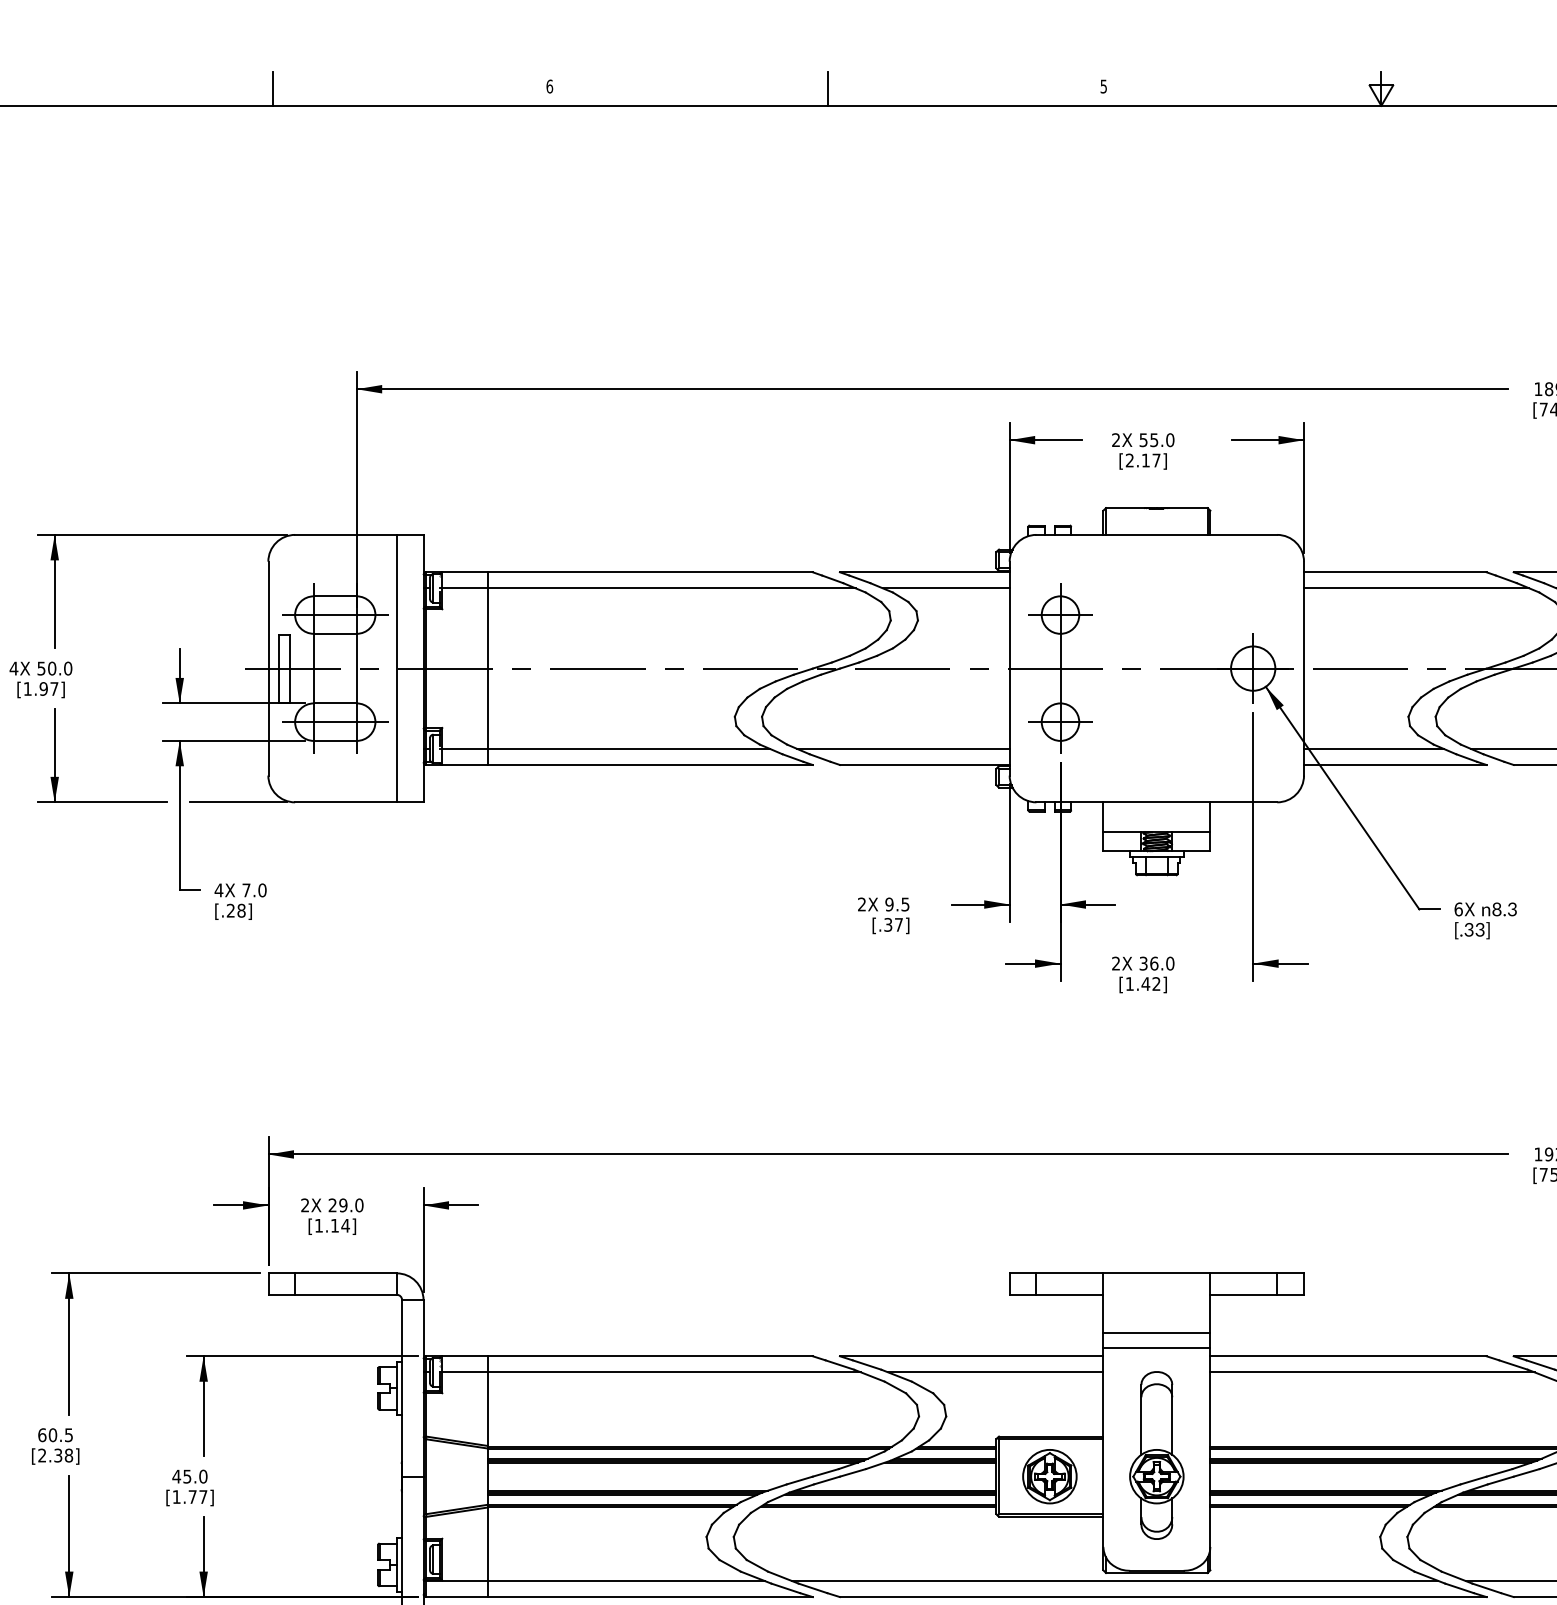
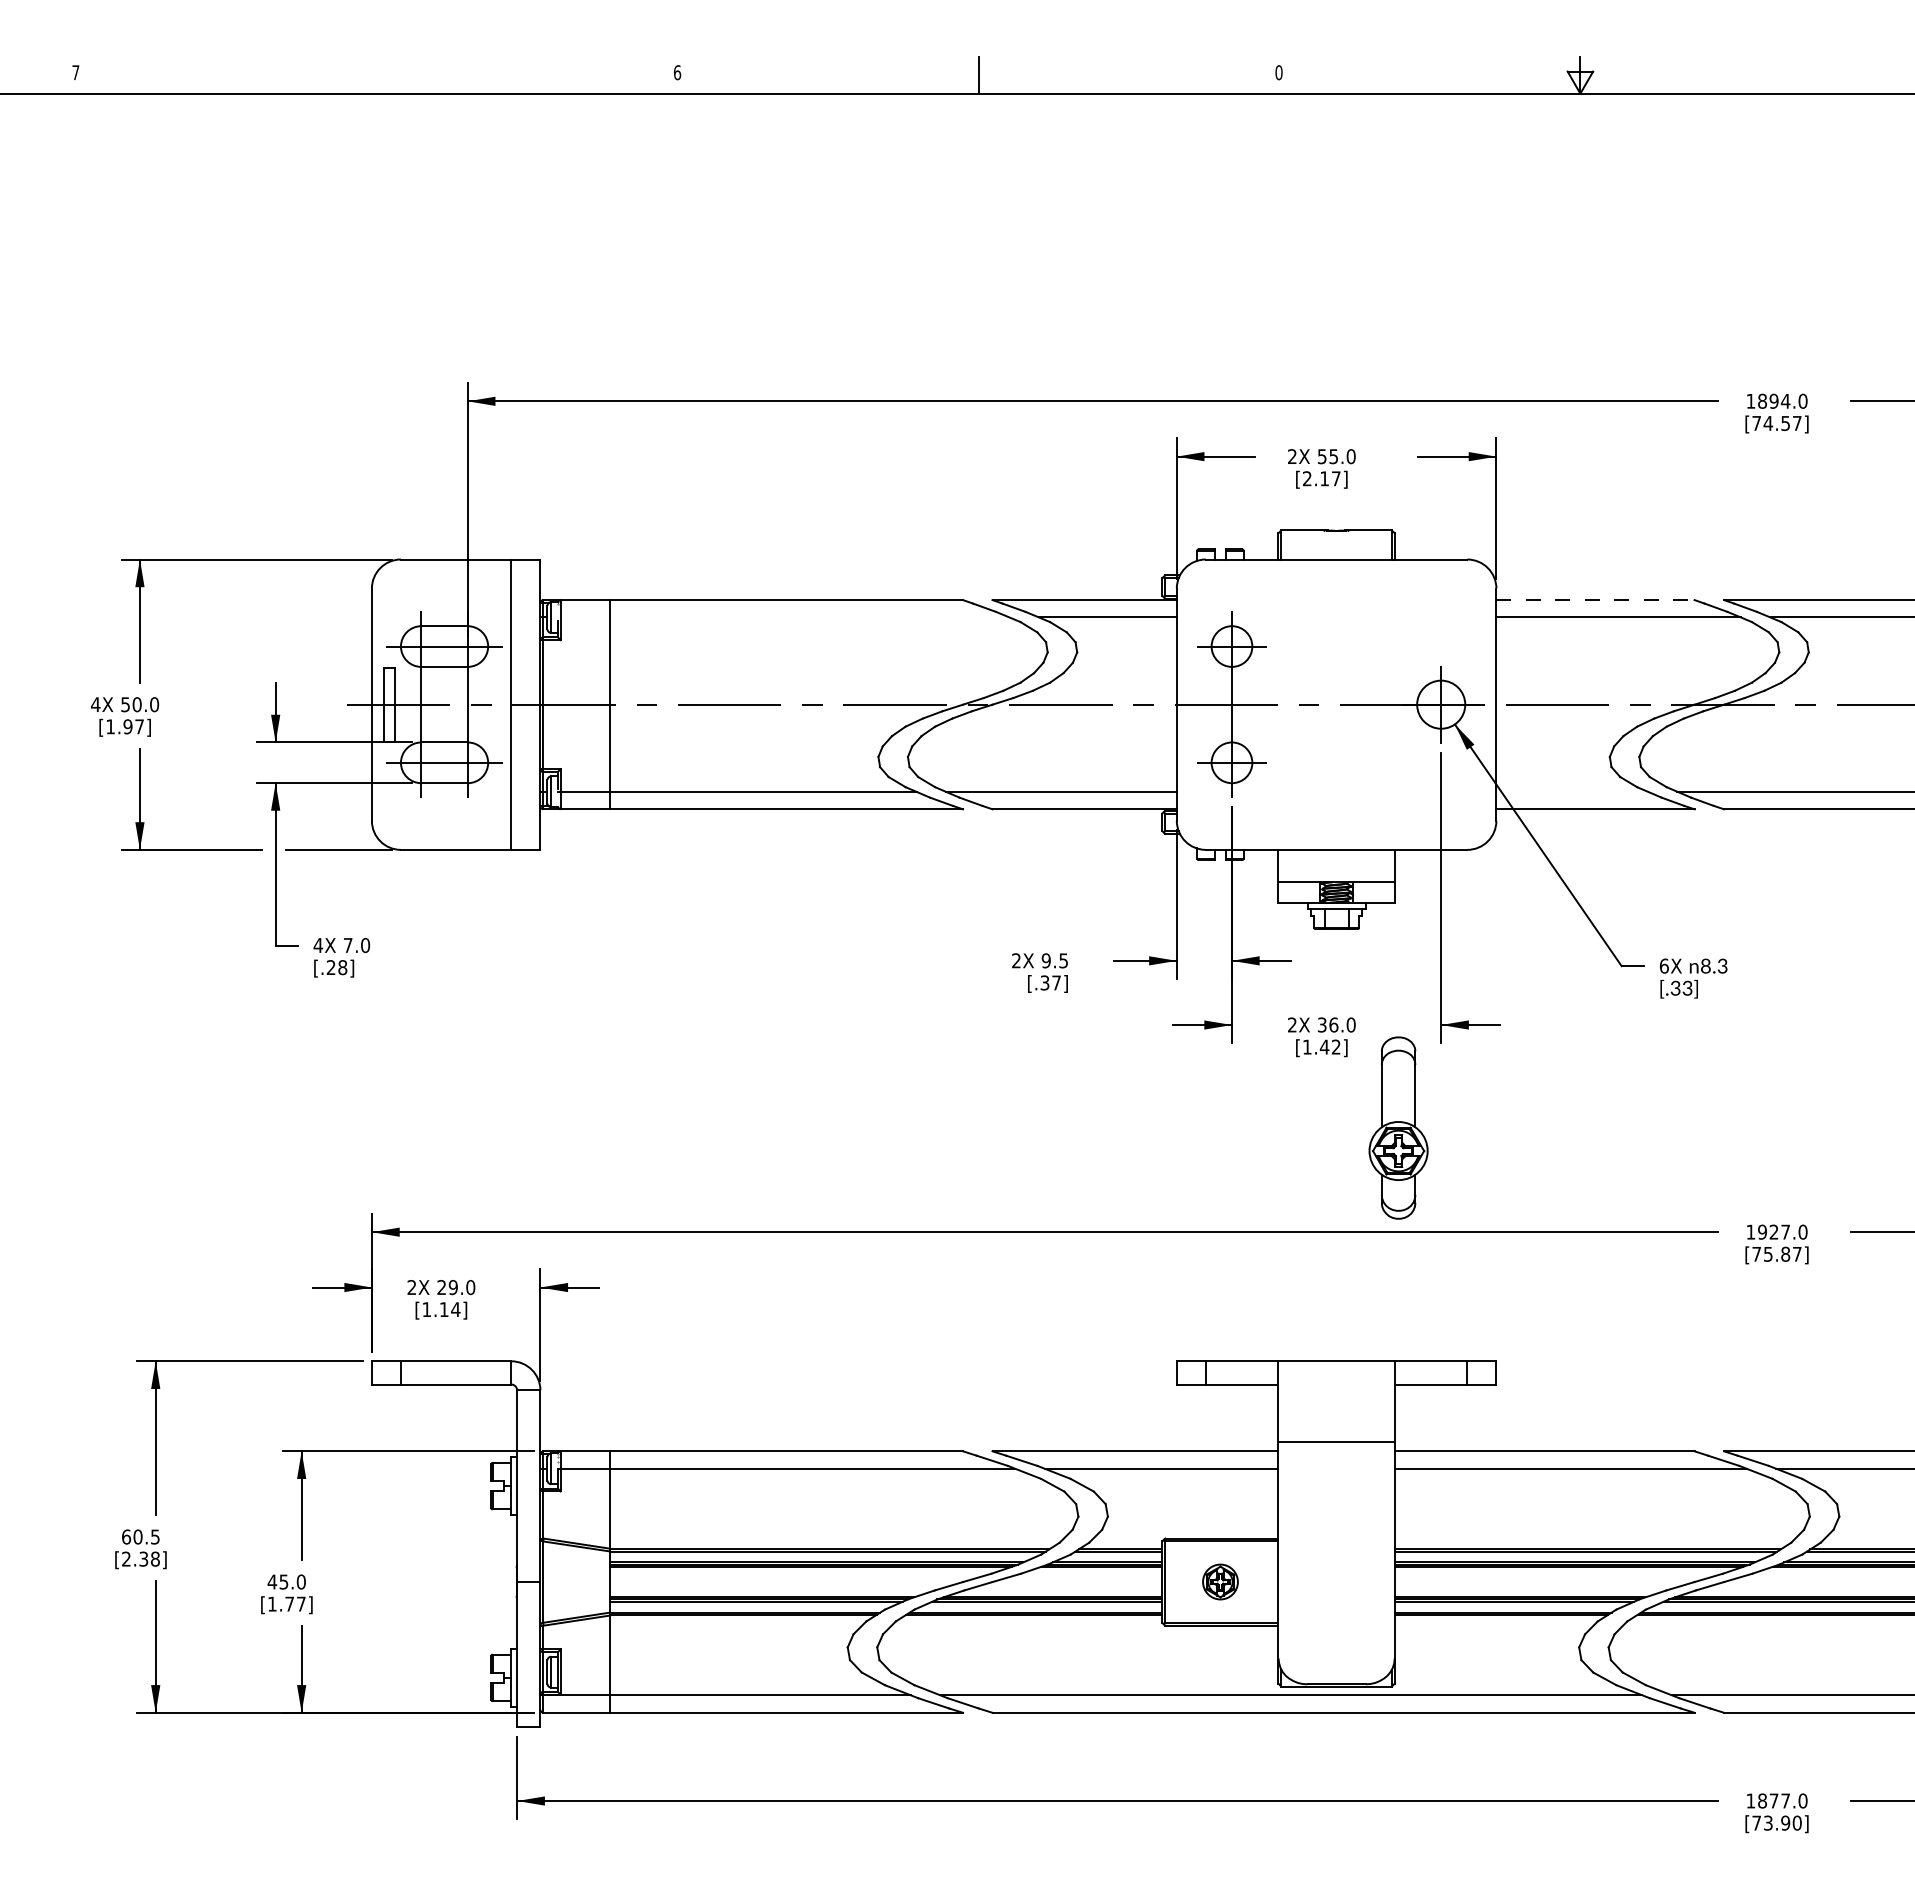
text: (1103, 86) -> (1278, 72), 5 -> 0
line: (273, 88) -> (377, 74), removed
line: (1395, 572) -> (1595, 600), solid -> dashed
line: (647, 588) -> (783, 617), removed
line: (1373, 748) -> (1571, 791), removed
line: (1156, 1333) -> (1336, 1426), removed
part: (1156, 1454) -> (1398, 1127), moved
part: (1049, 1476) -> (1220, 1581), size x0.6

